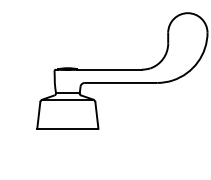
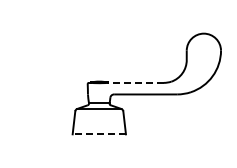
line: (109, 69) -> (135, 82), solid -> dashed
line: (68, 128) -> (99, 134), solid -> dashed

